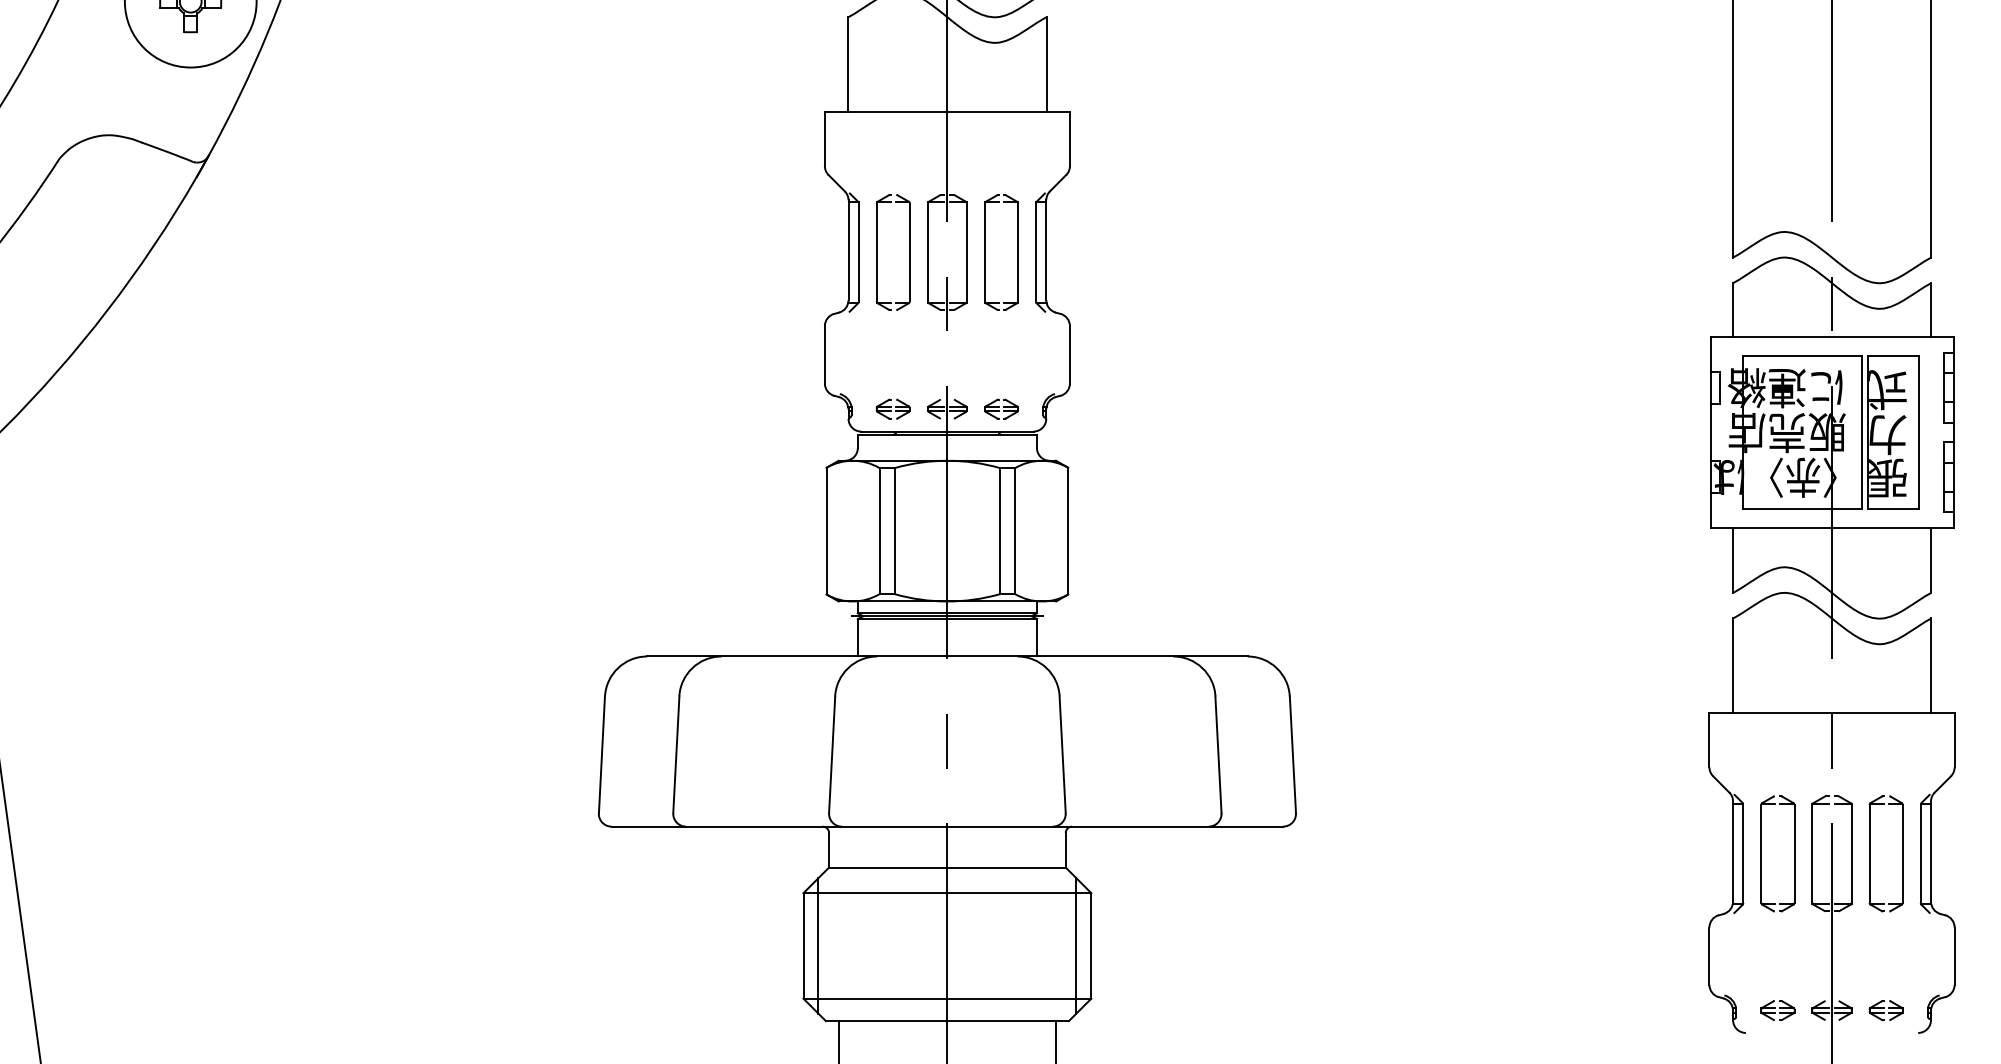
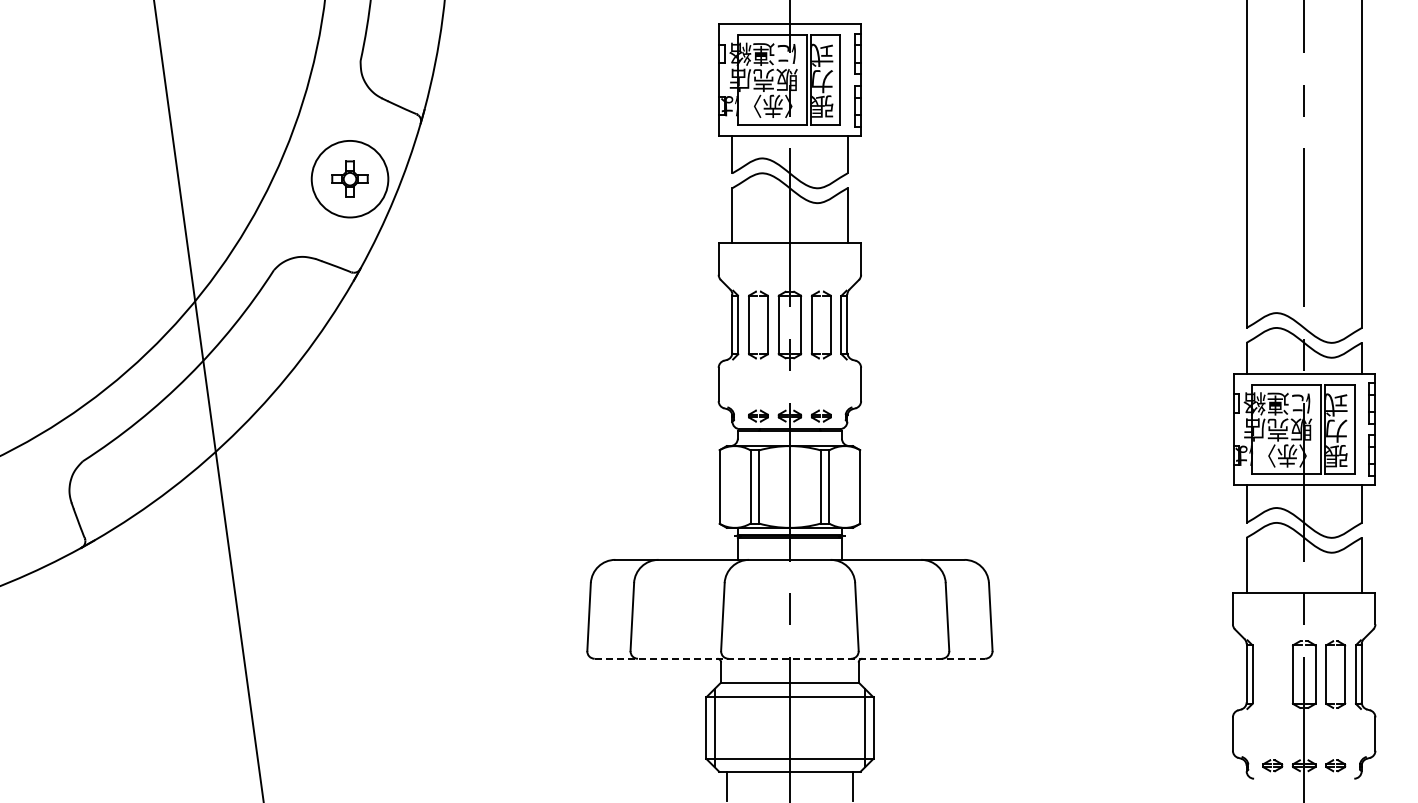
line: (948, 826) -> (790, 658), solid -> dashed
part: (1762, 853) -> (1263, 674), removed

